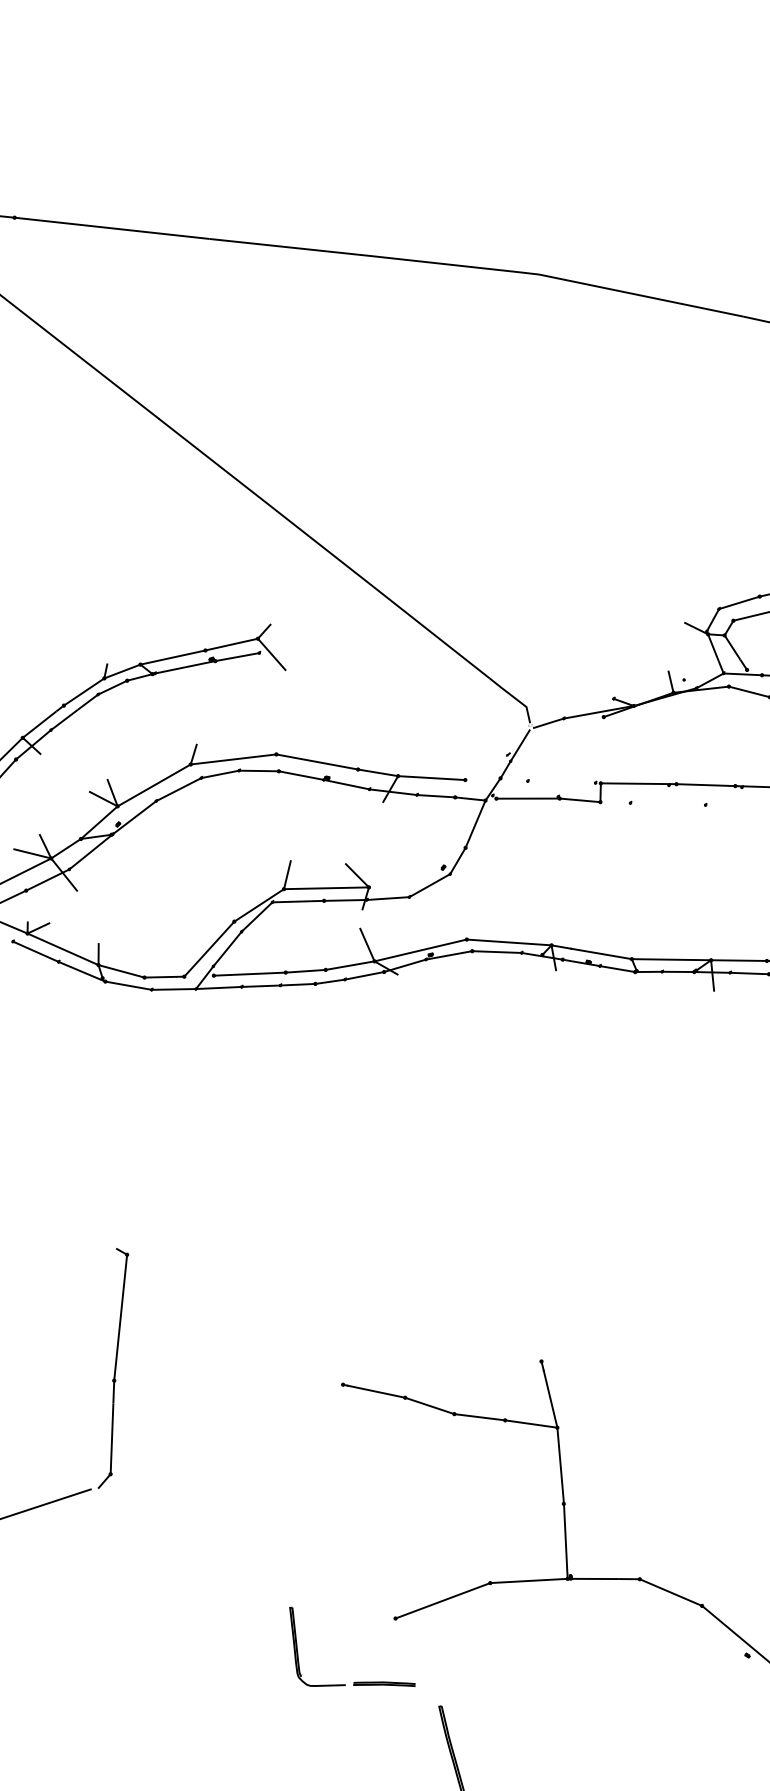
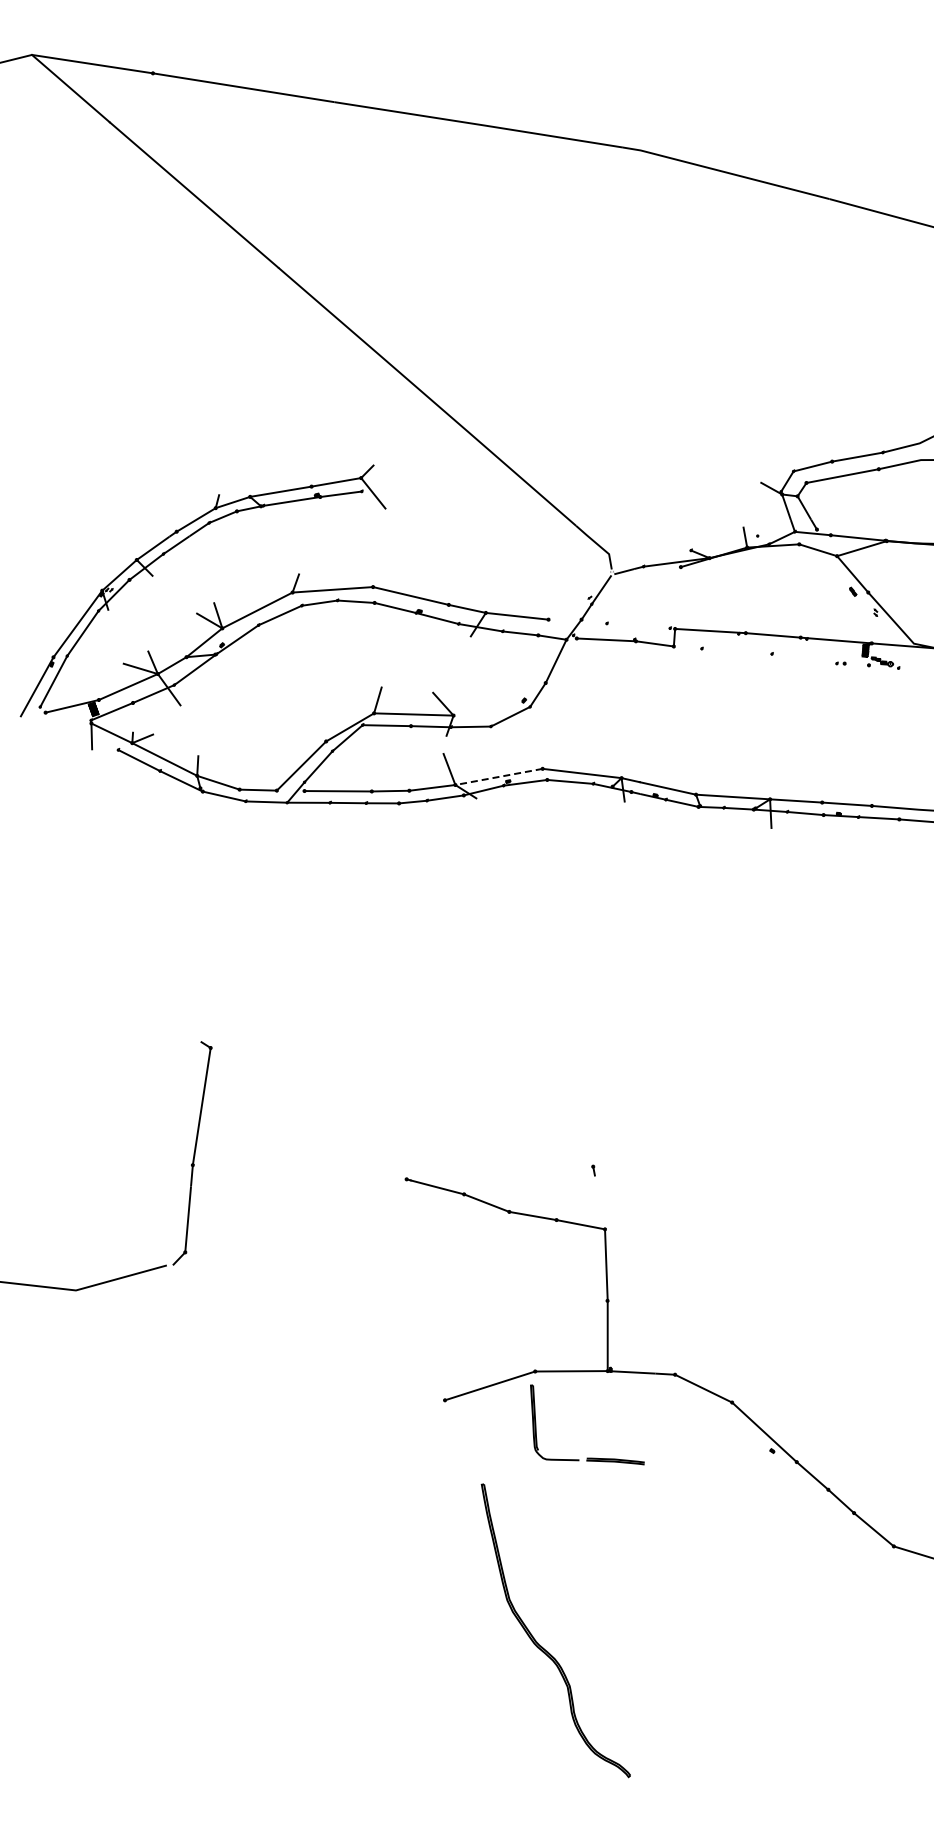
line: (420, 951) -> (498, 777), solid -> dashed
line: (550, 1399) -> (599, 1202), removed
part: (354, 1681) -> (587, 1457), moved

